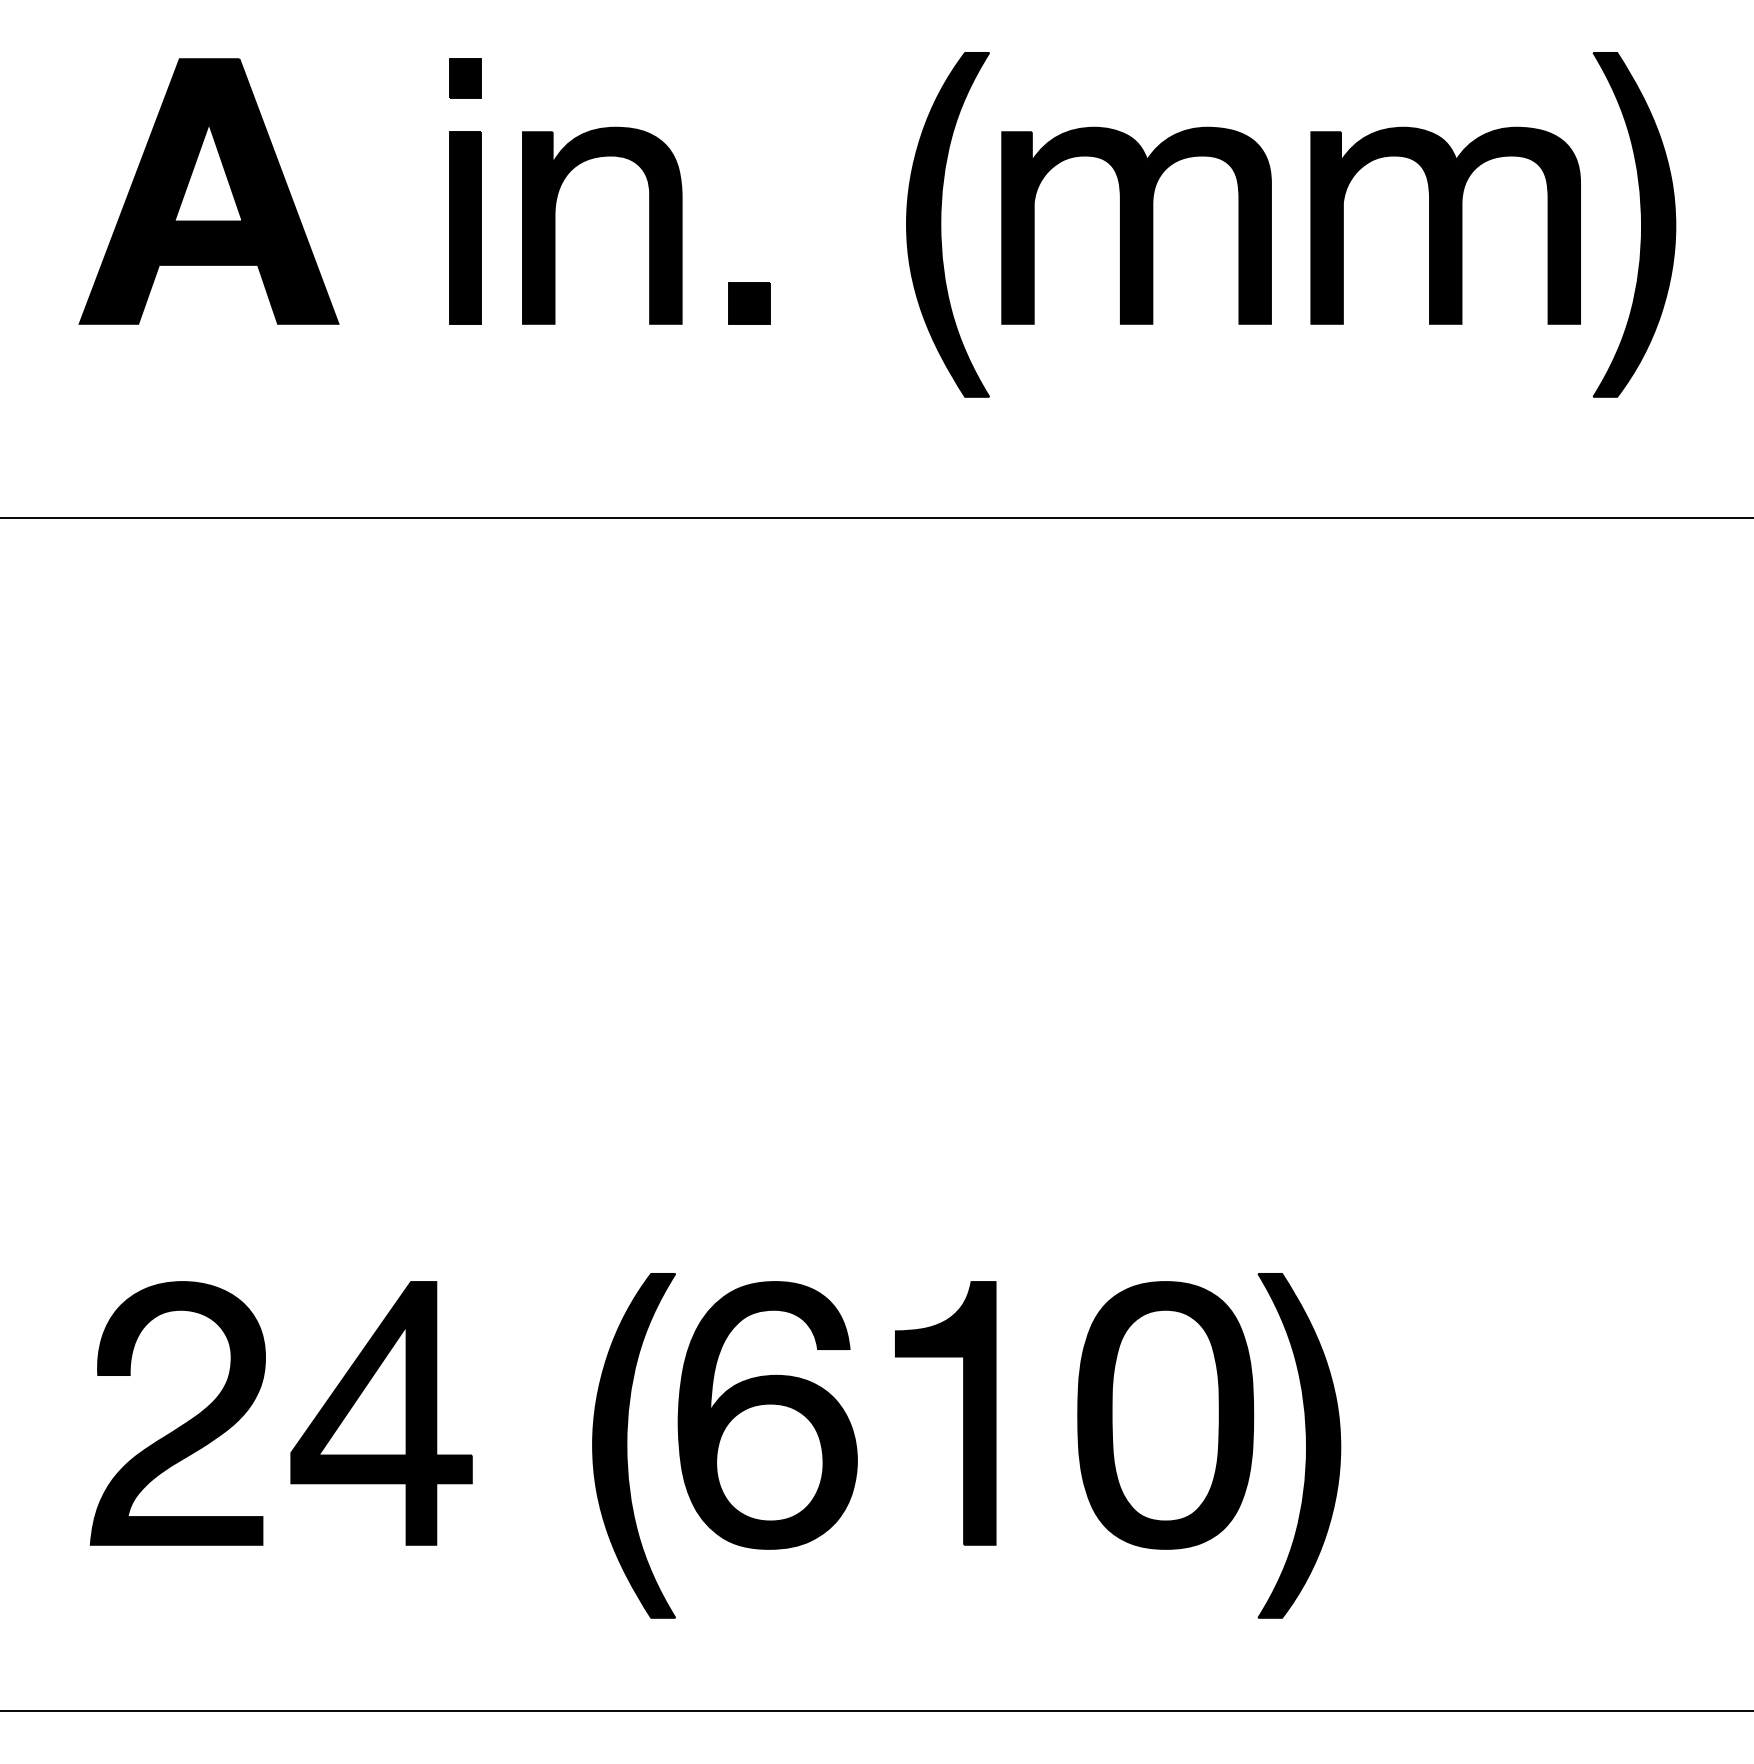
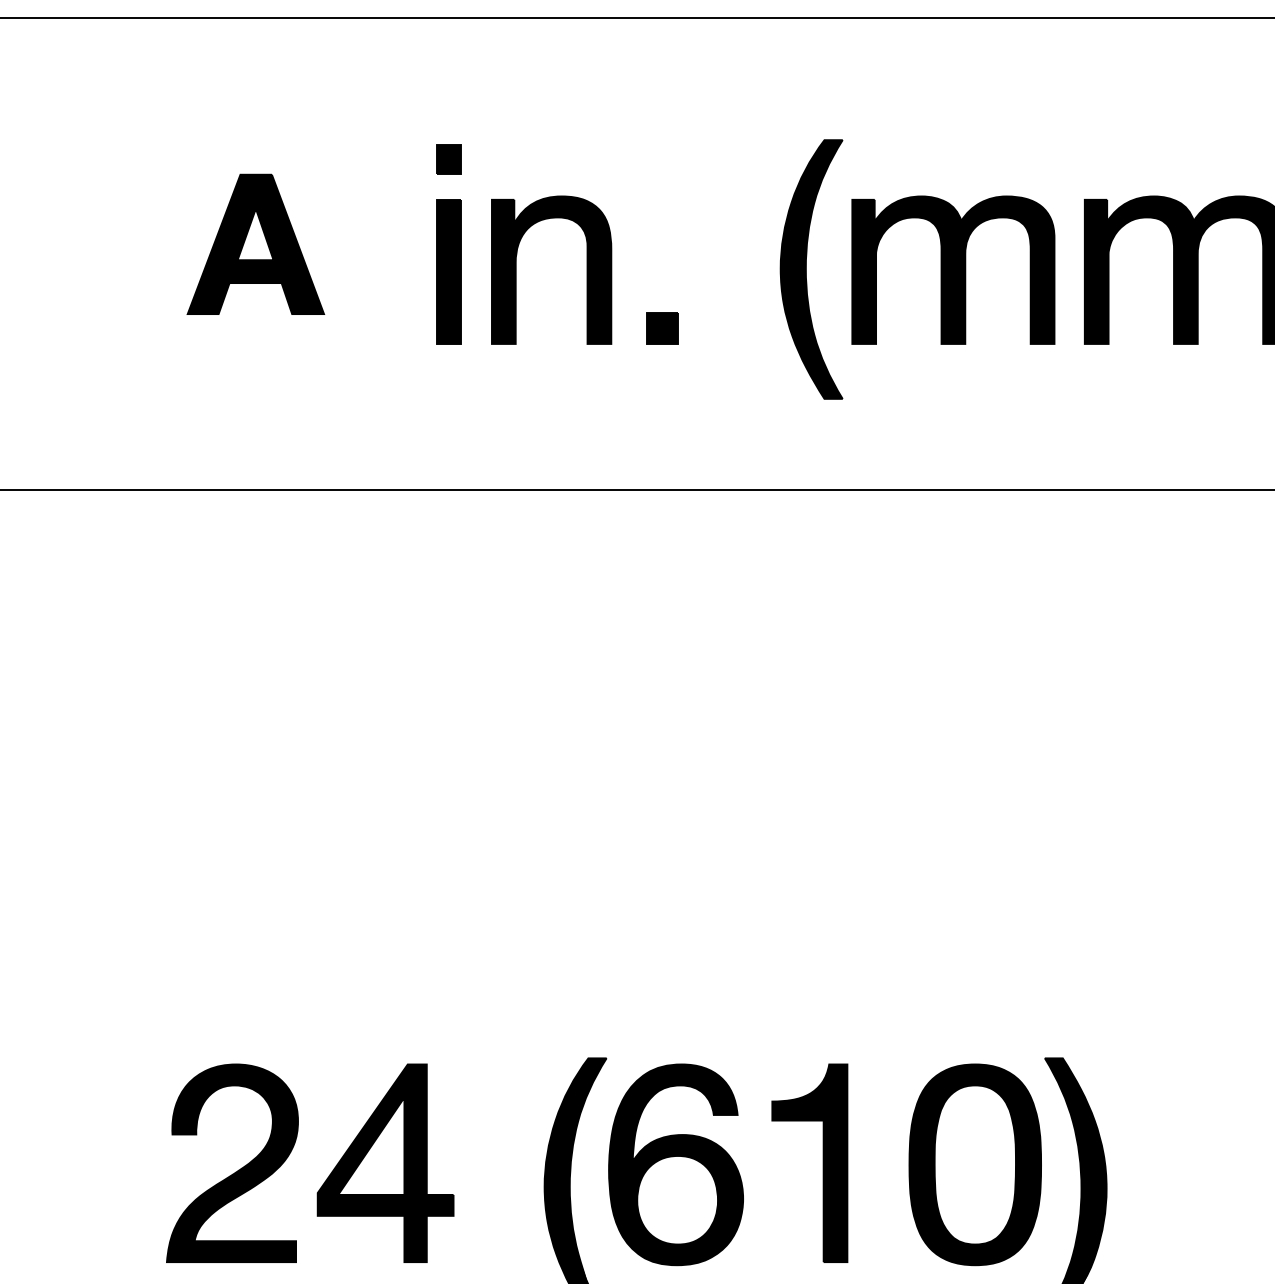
part: (208, 191) -> (255, 244), size x0.7

